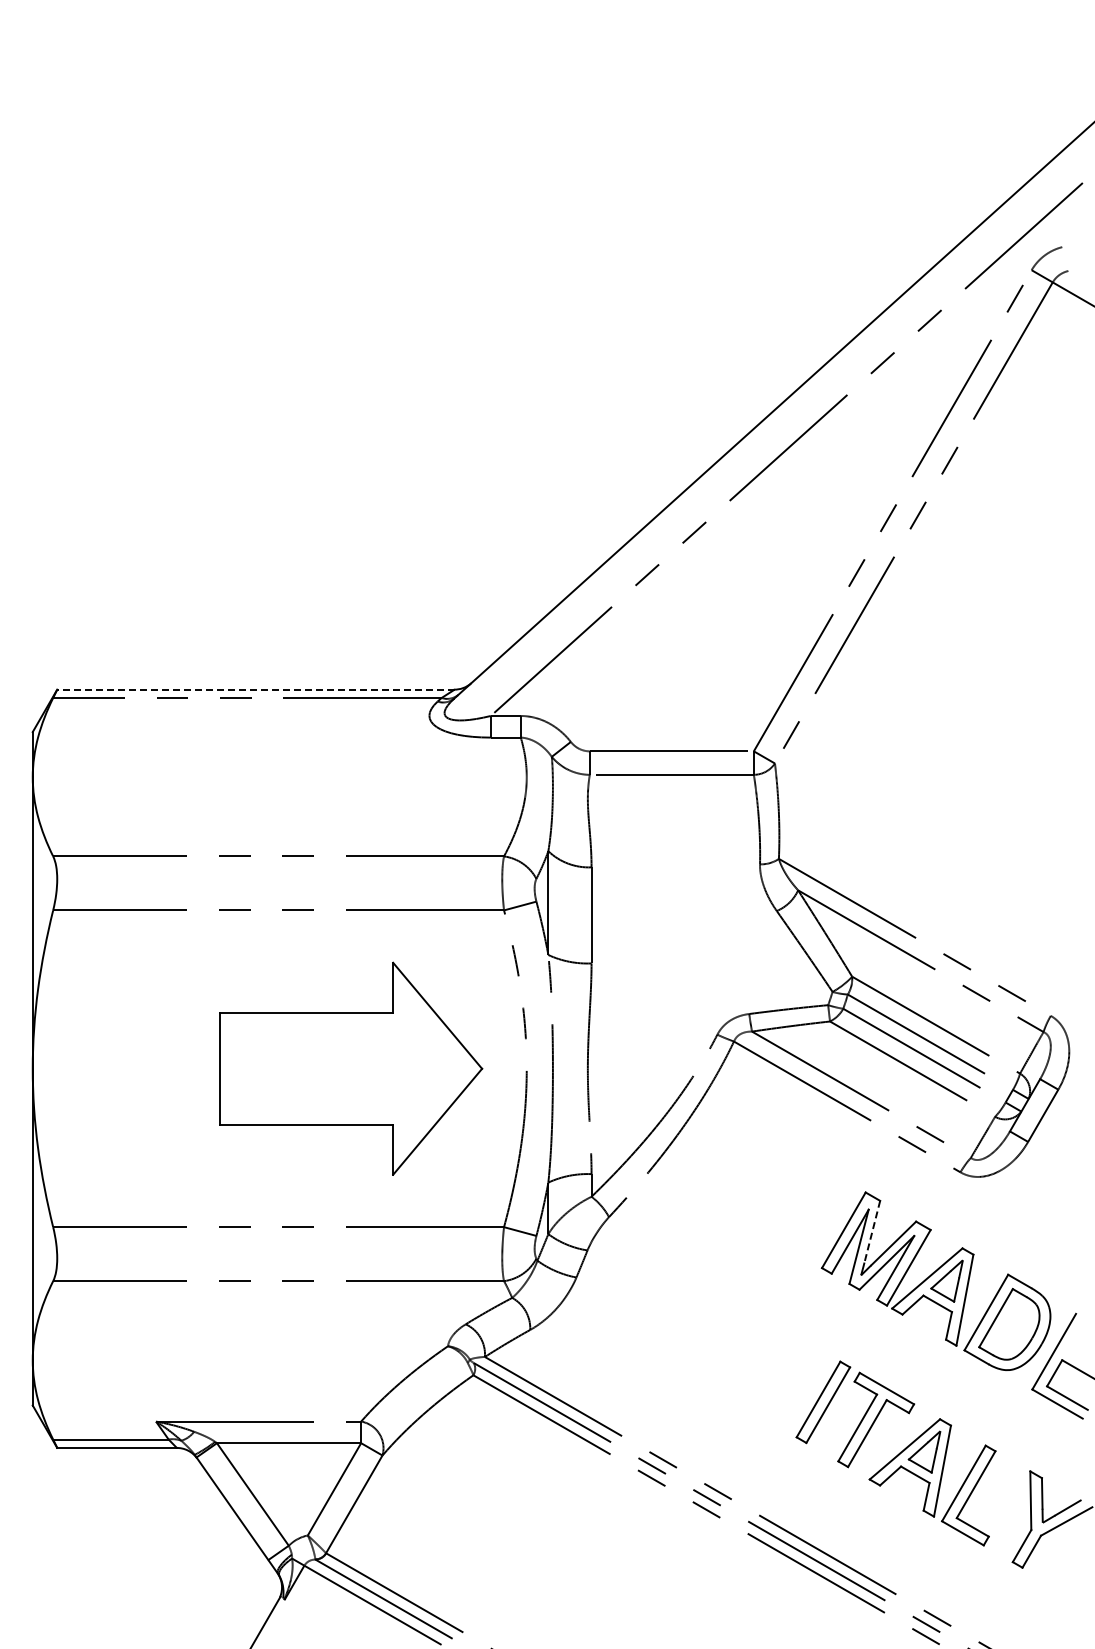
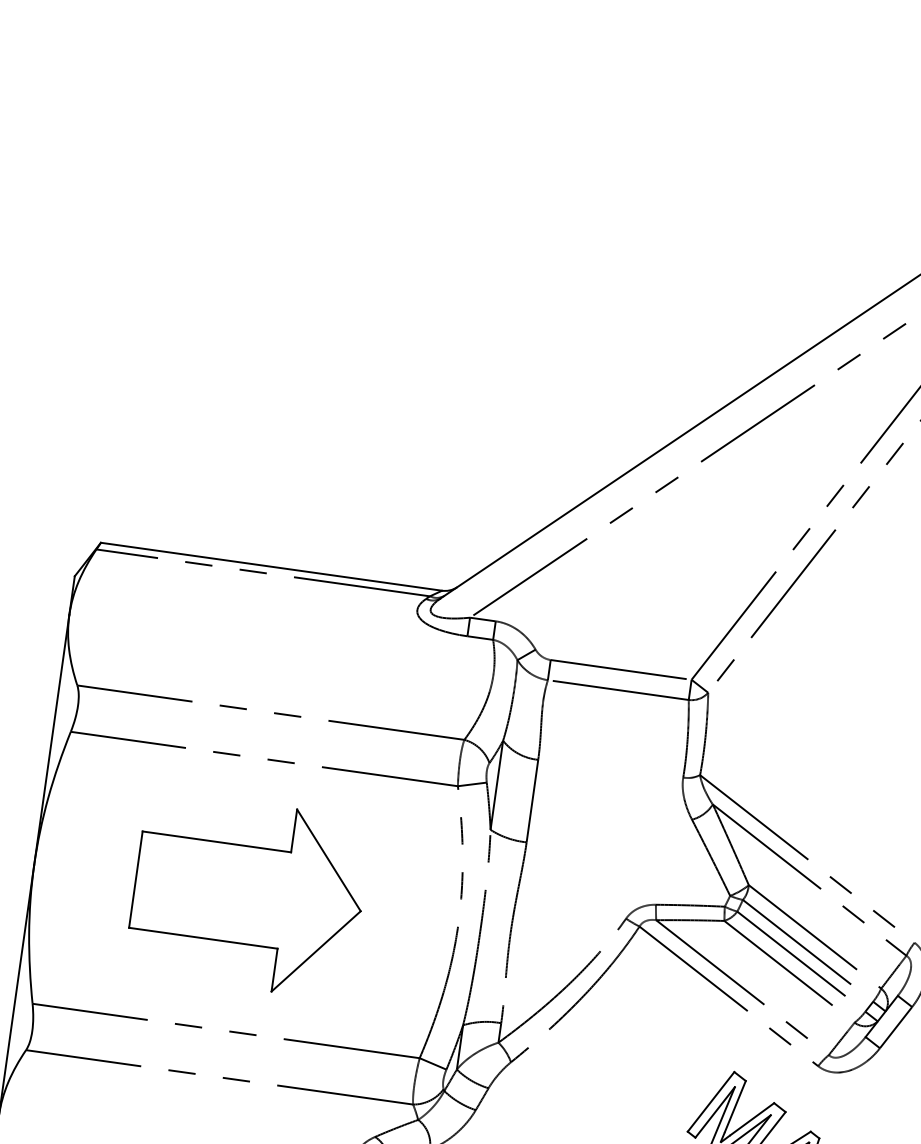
line: (255, 689) -> (271, 566), dashed -> solid
part: (351, 1068) -> (248, 895), moved
line: (872, 1231) -> (735, 1106), dashed -> solid

